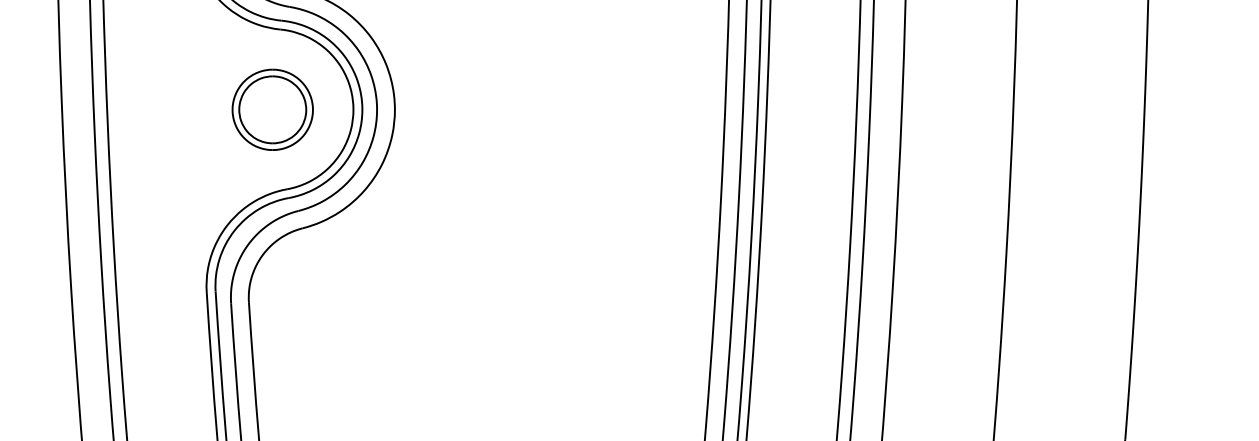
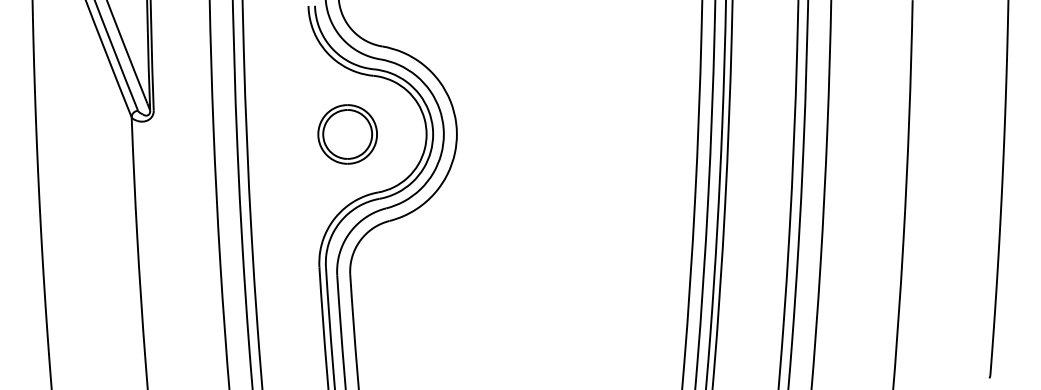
part: (272, 109) -> (347, 134), moved

